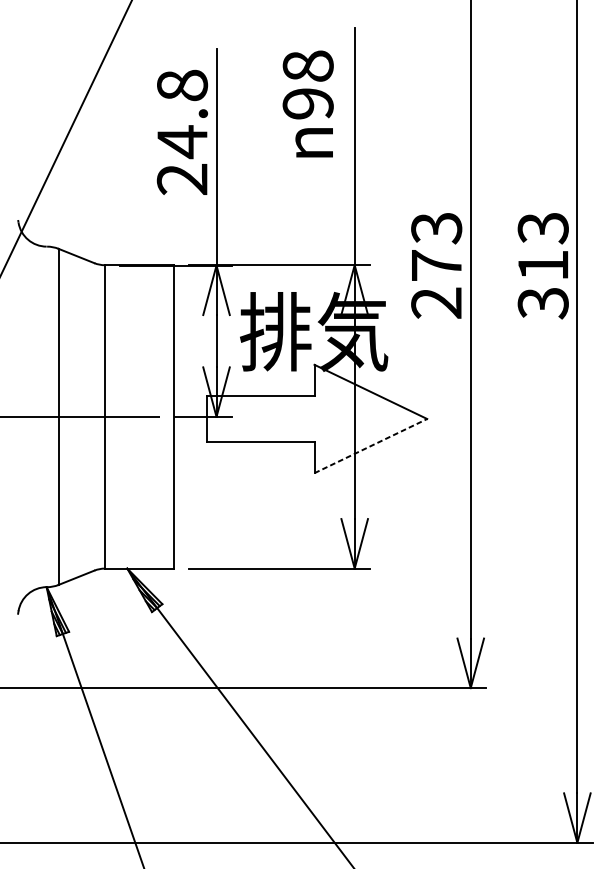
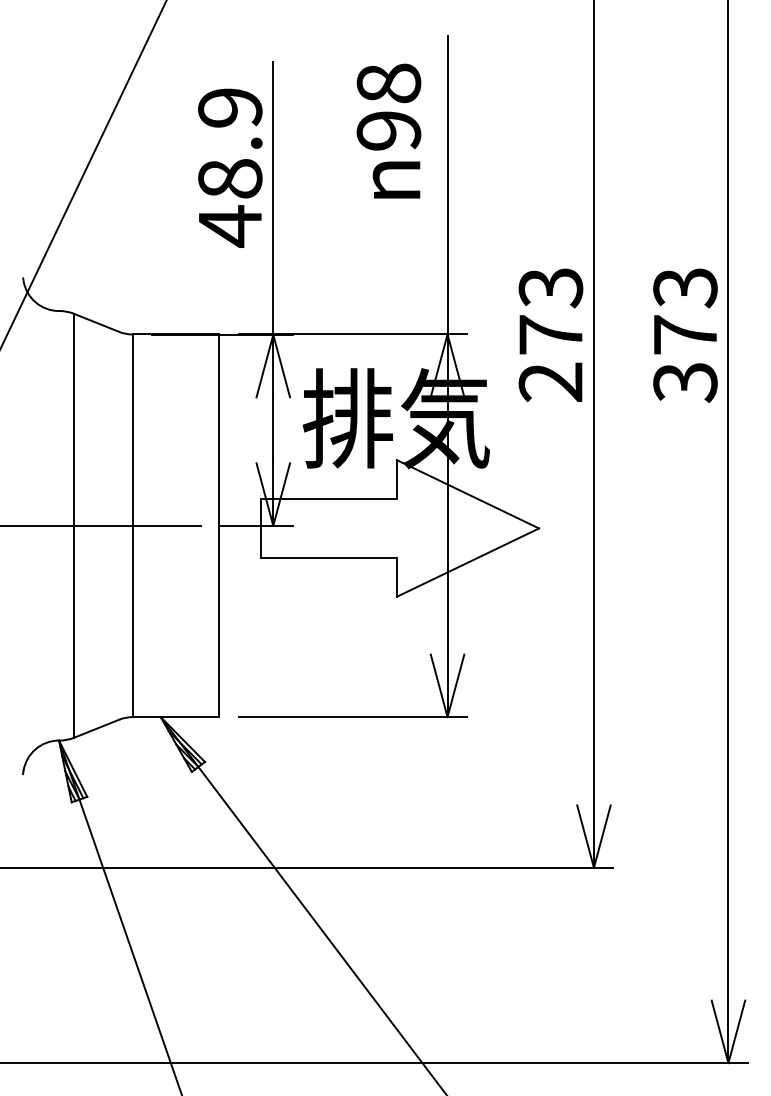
text: (182, 132) -> (230, 167), 24.8 -> 48.9
text: (543, 265) -> (685, 334), 313 -> 373
line: (370, 445) -> (467, 562), dashed -> solid

